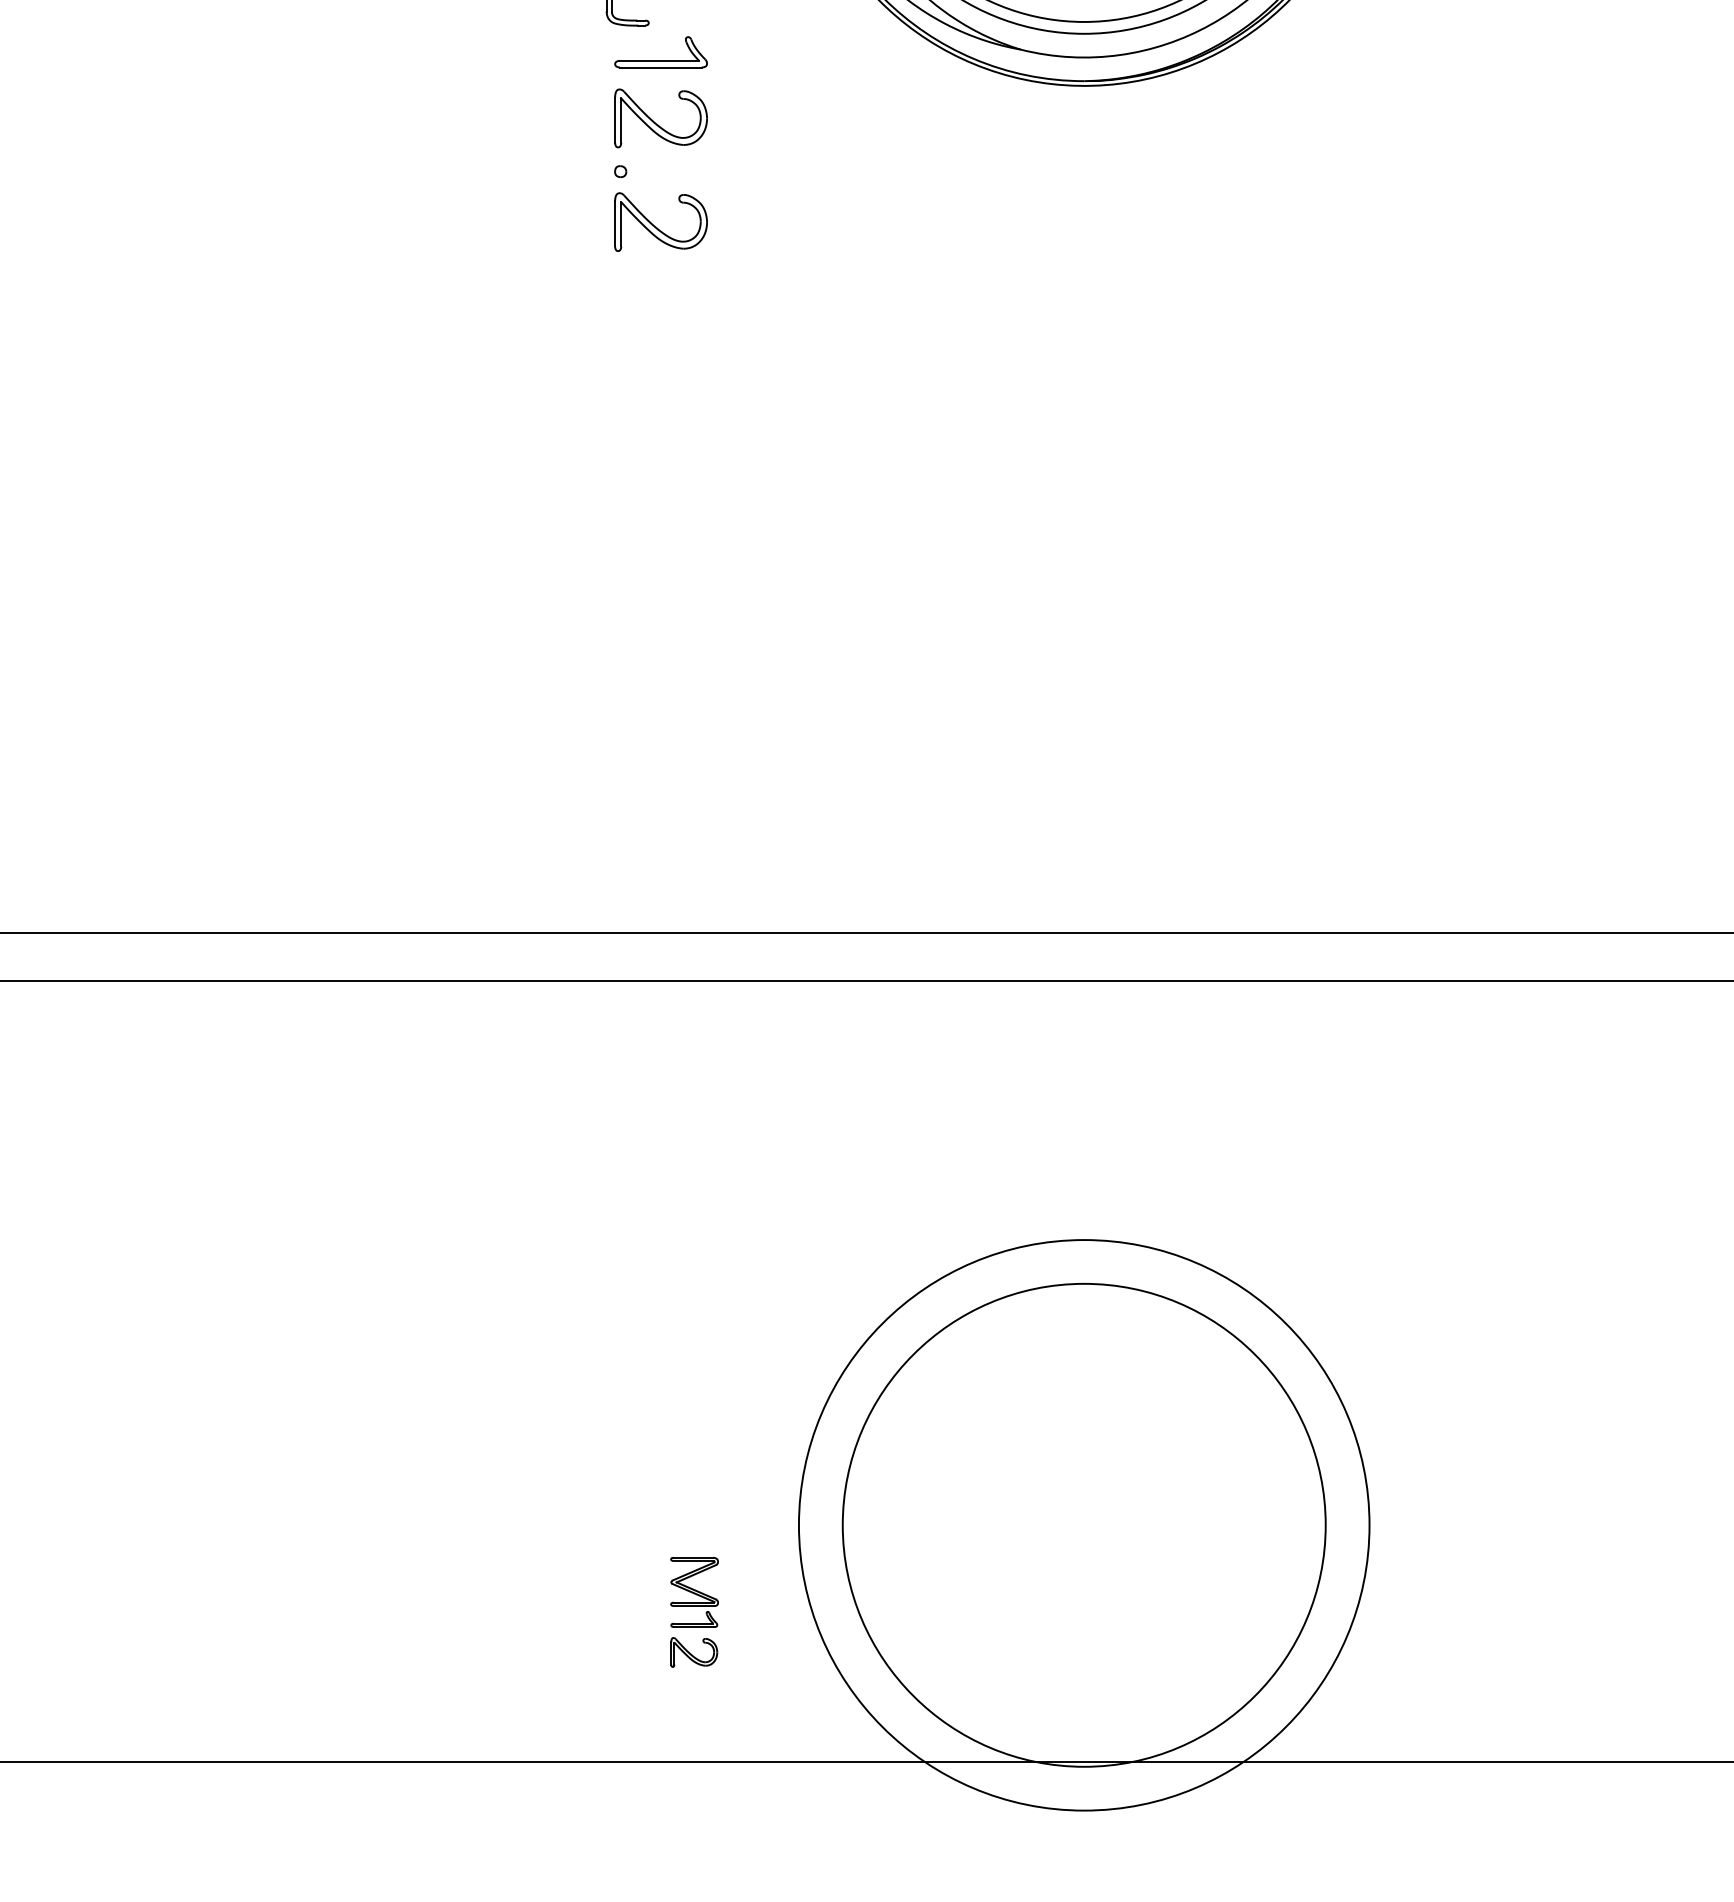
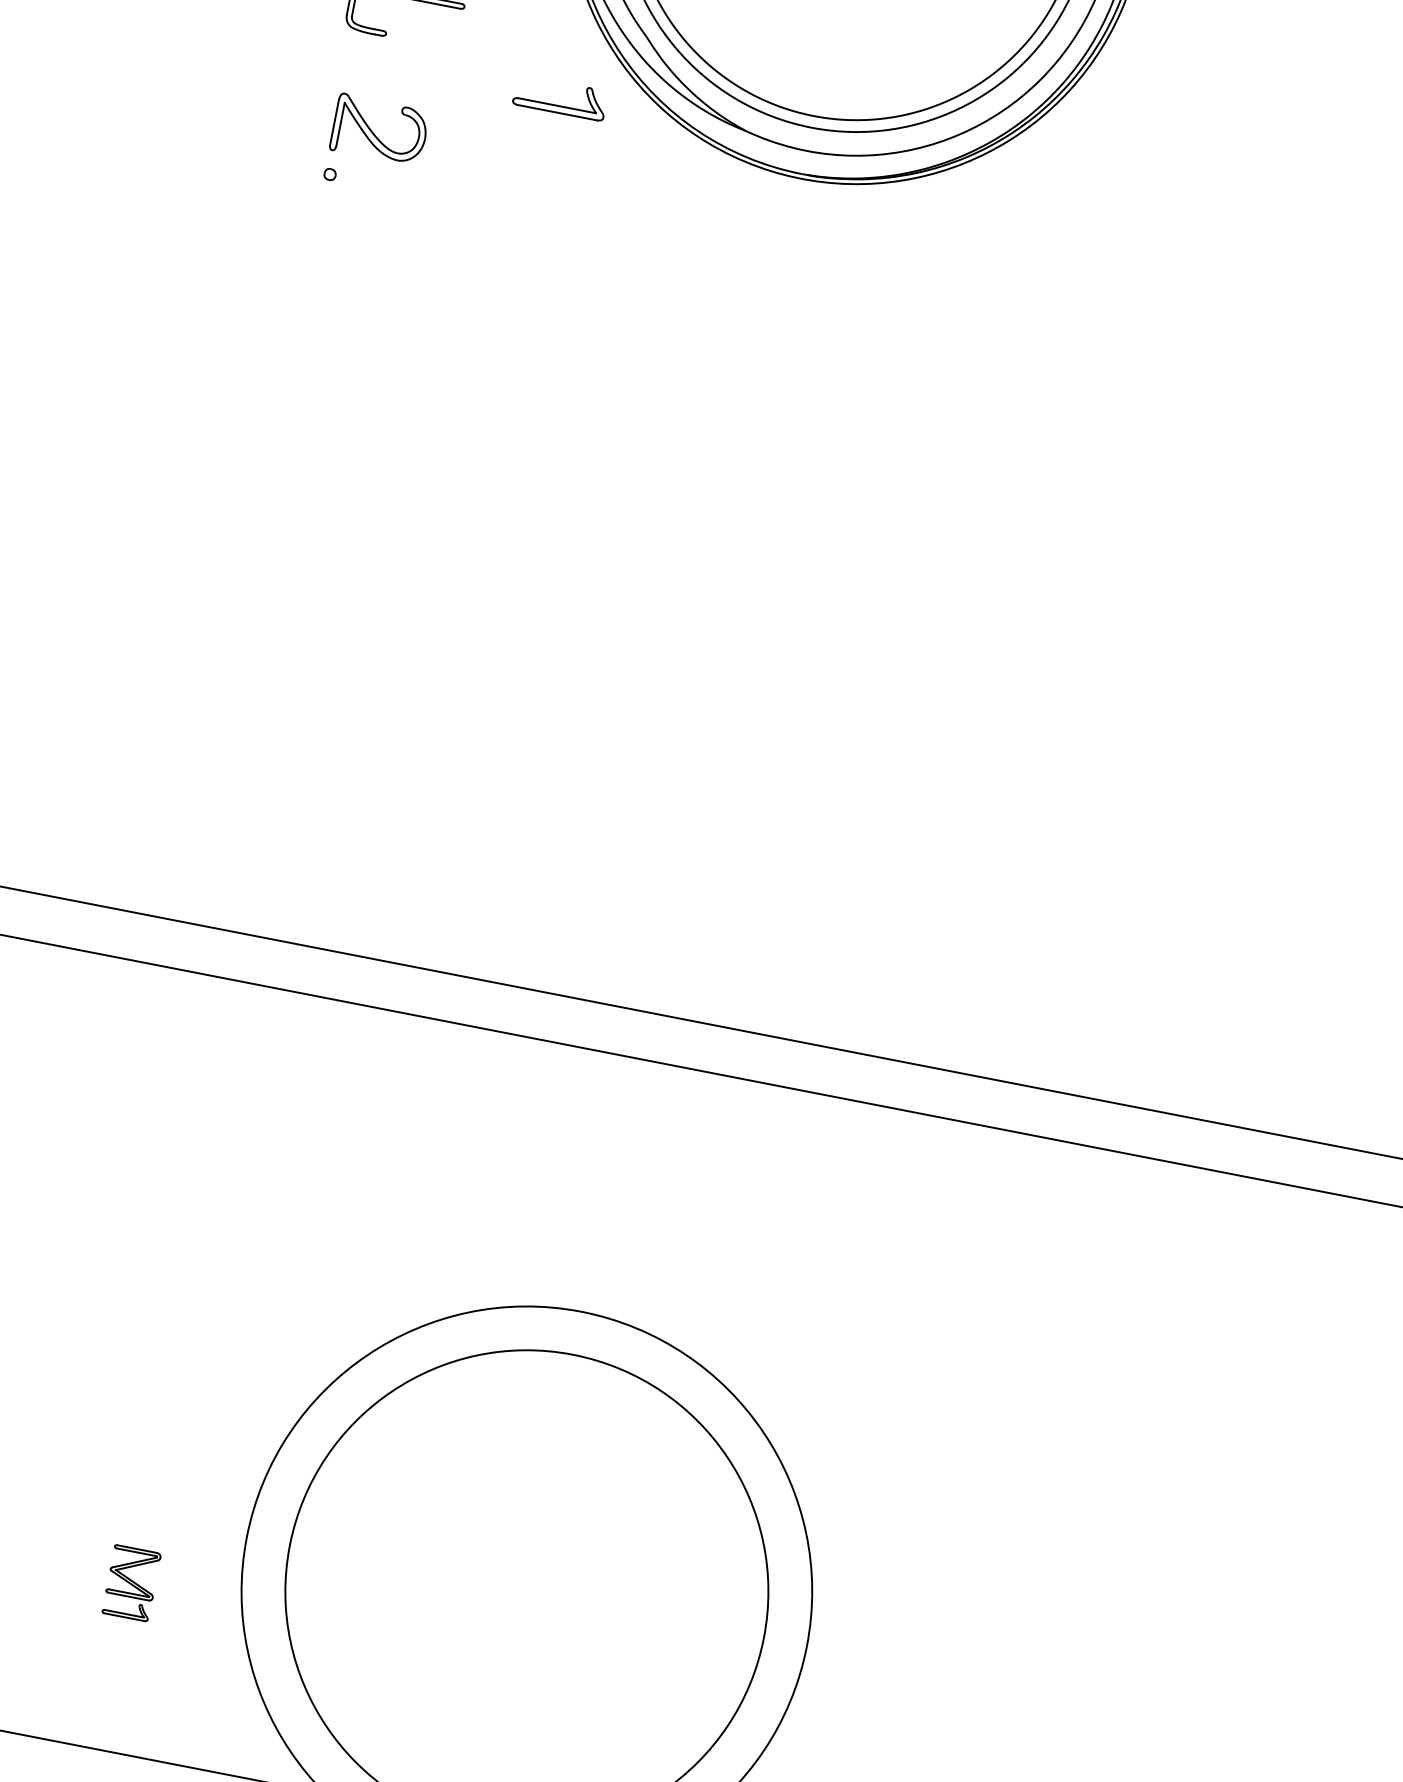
part: (660, 60) -> (558, 105), moved
part: (656, 226) -> (354, 235), removed
part: (694, 1652) -> (120, 1642), removed

